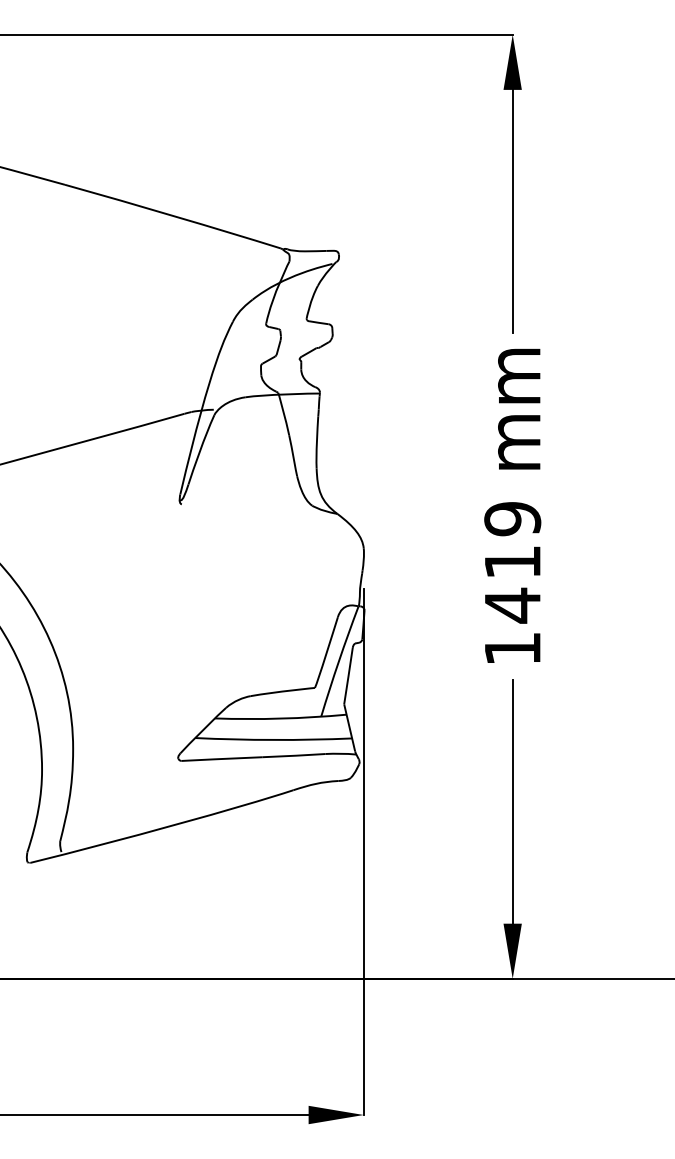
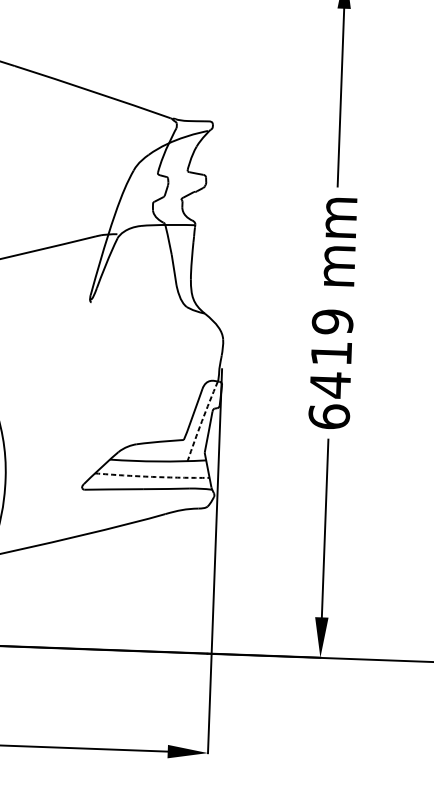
text: (512, 648) -> (329, 416), 1419 -> 6419
arc: (338, 661) -> (201, 421), solid -> dashed
arc: (273, 739) -> (152, 476), solid -> dashed

